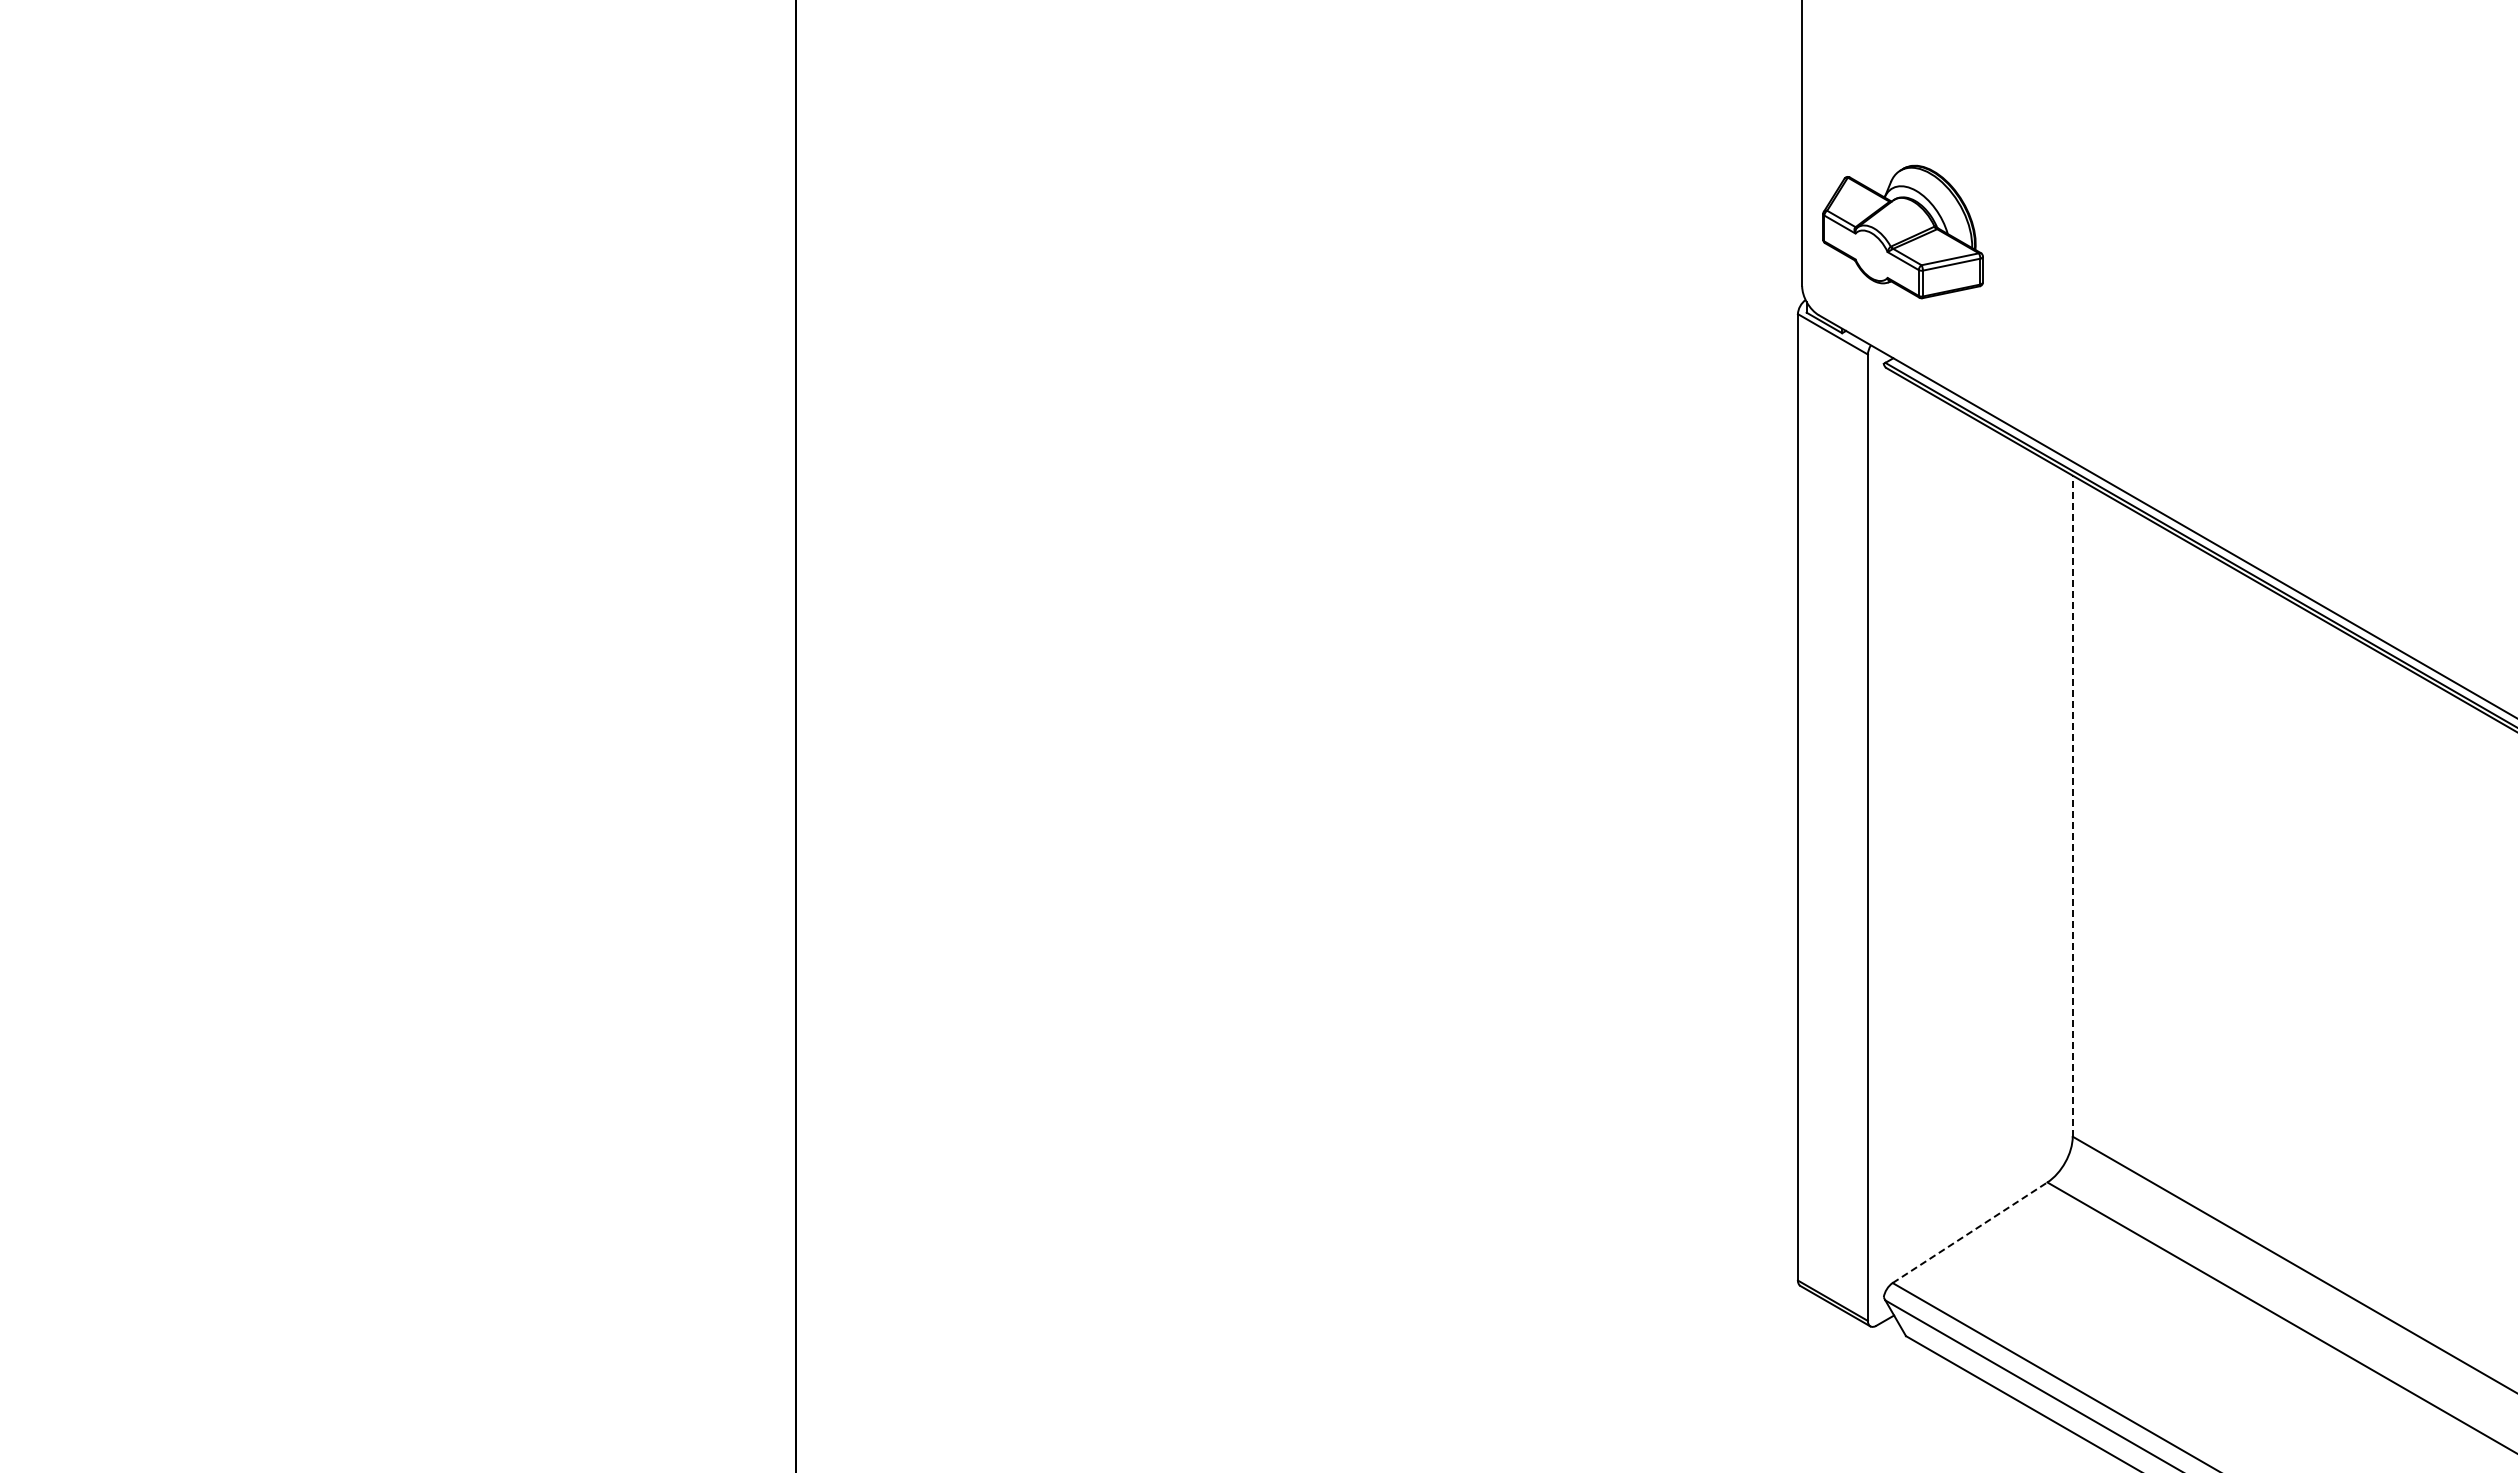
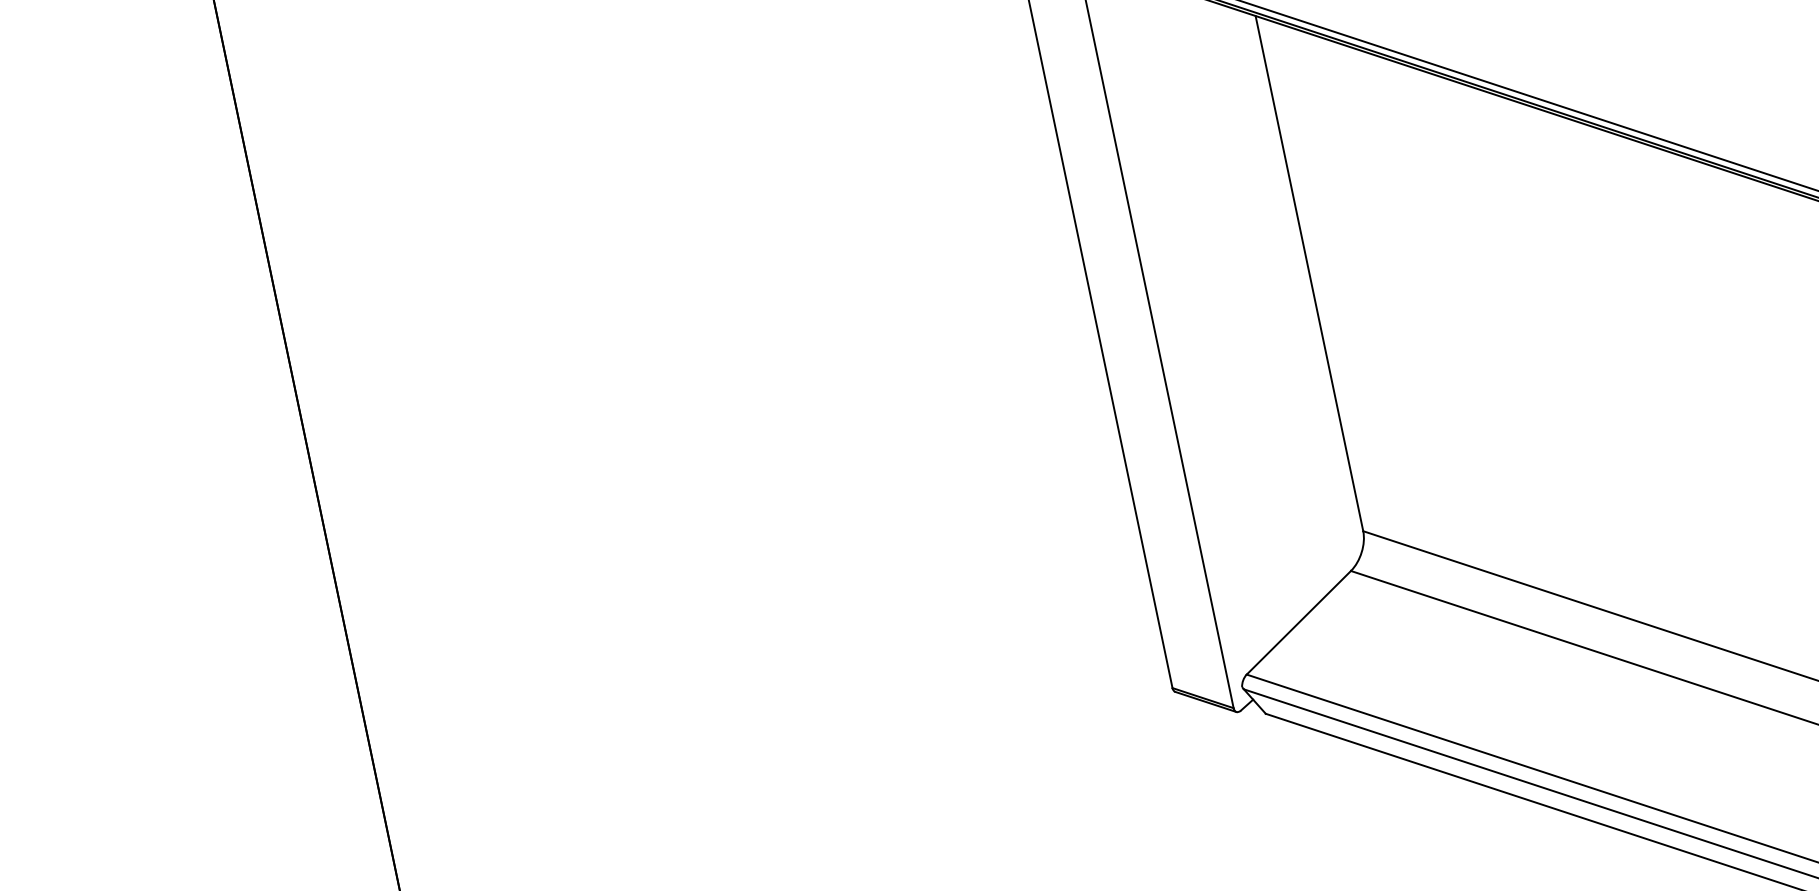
line: (2072, 806) -> (1309, 273), dashed -> solid
line: (1970, 1232) -> (1299, 622), dashed -> solid

